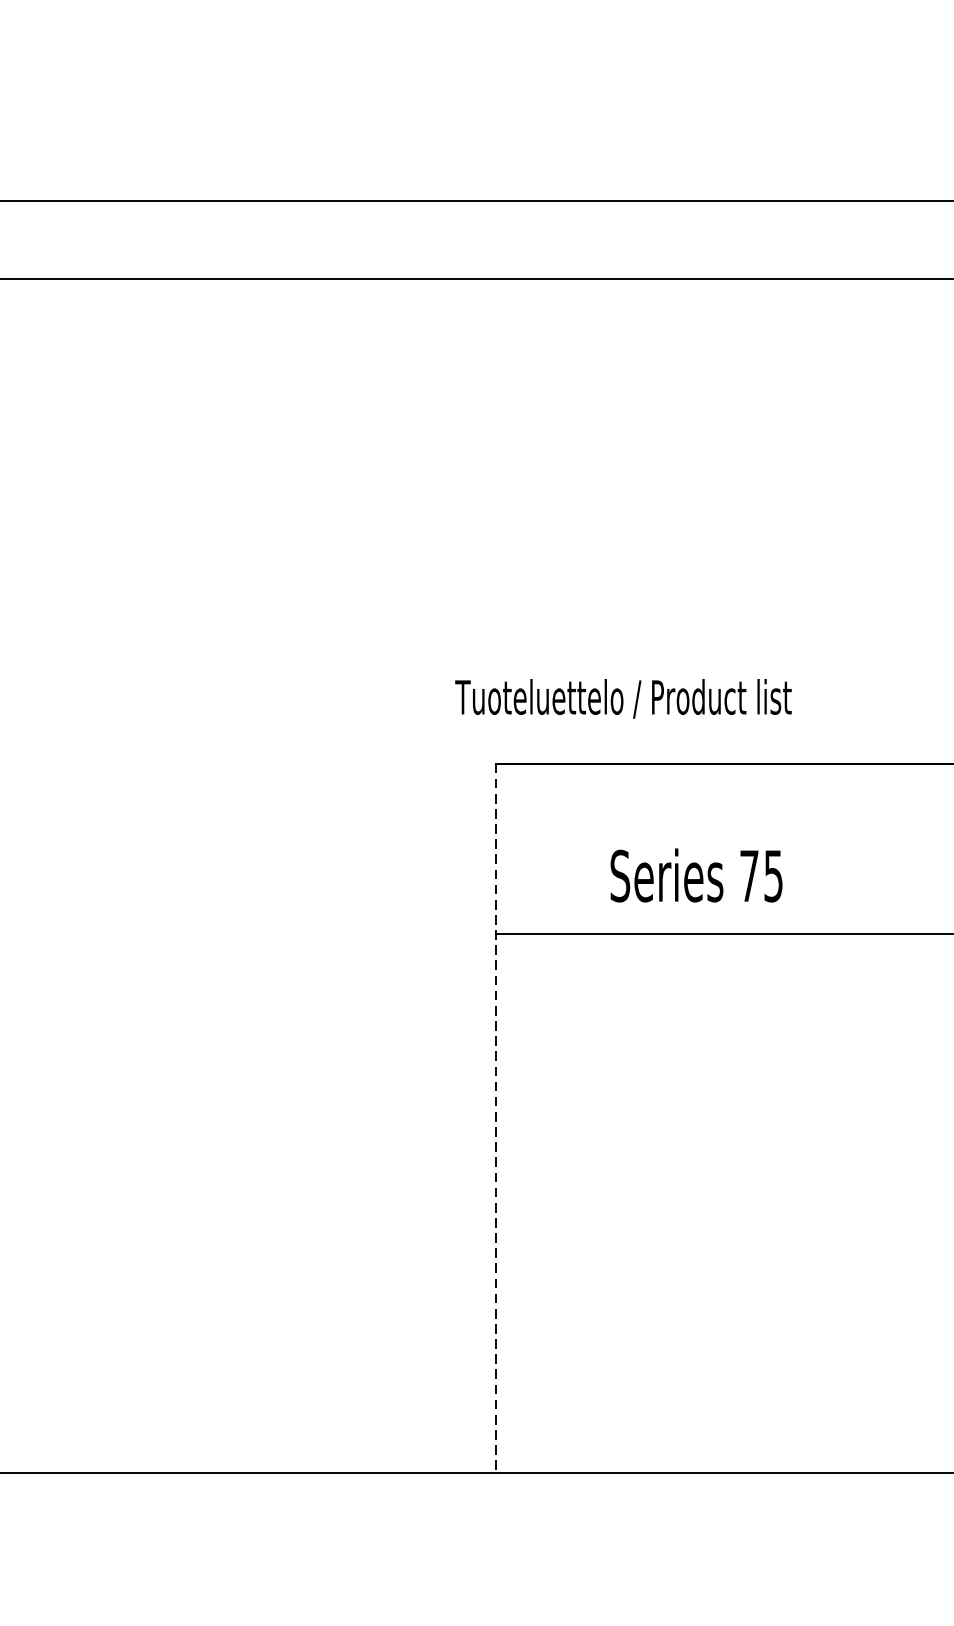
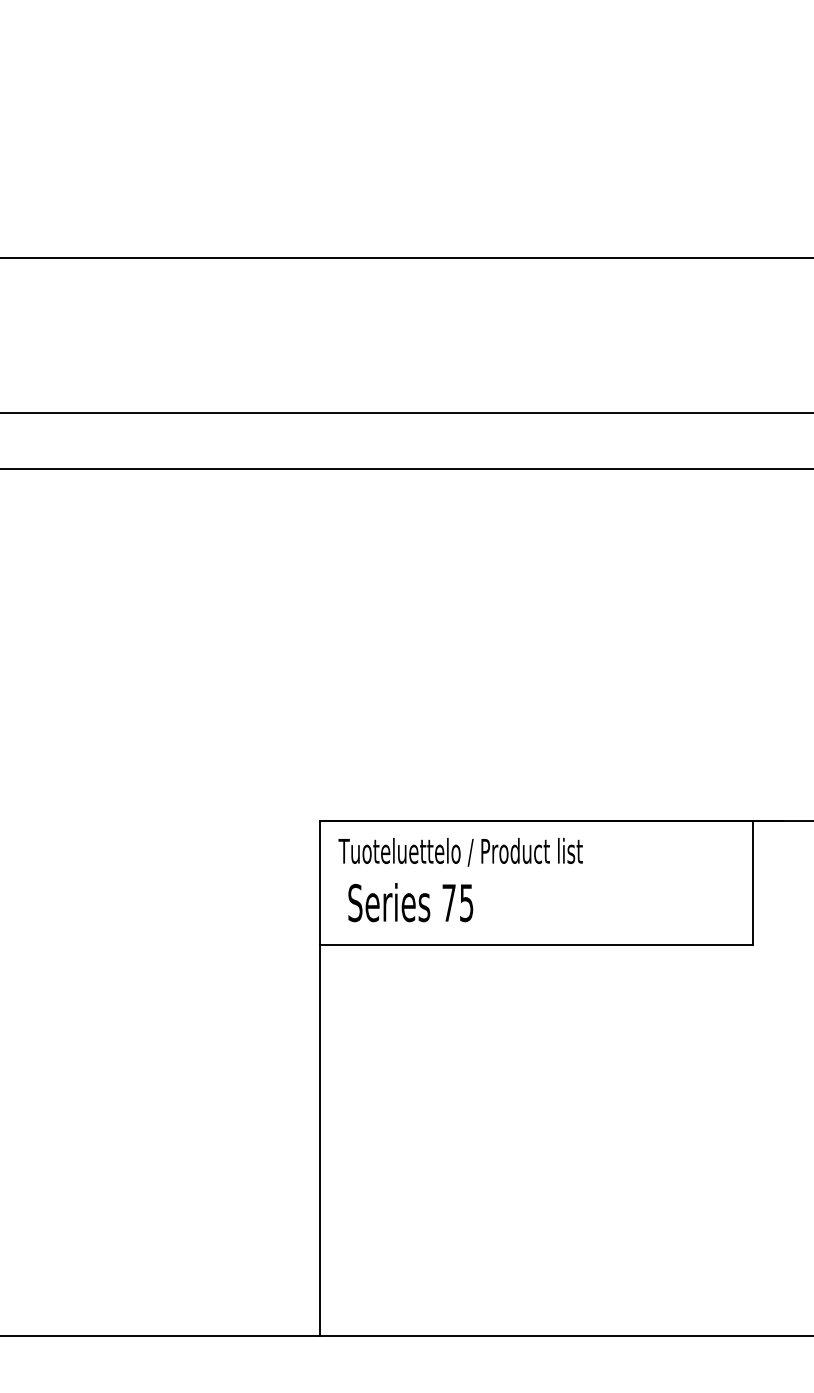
text: (623, 699) -> (460, 852), moved
text: (696, 875) -> (410, 902), moved
line: (496, 1119) -> (320, 1079), dashed -> solid

